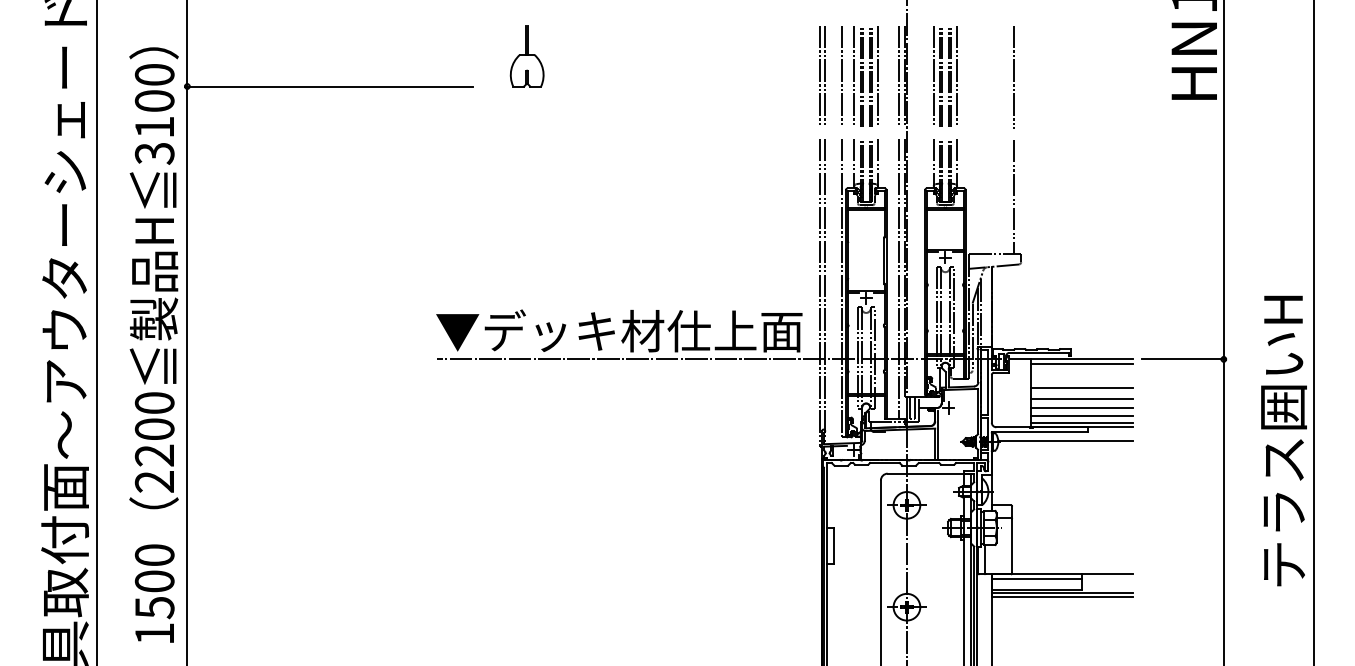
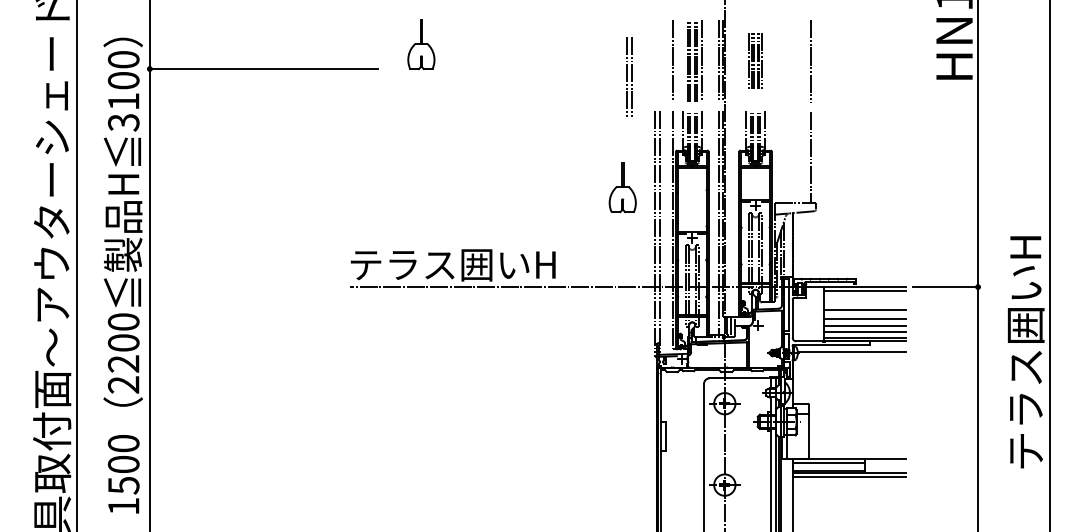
part: (822, 75) -> (629, 77), moved
line: (854, 76) -> (682, 61), removed
part: (945, 76) -> (755, 61), size x0.7
part: (778, 235) -> (622, 188), added
text: (619, 330) -> (495, 264), ▼デッキ材仕上面 -> テラス囲いH

